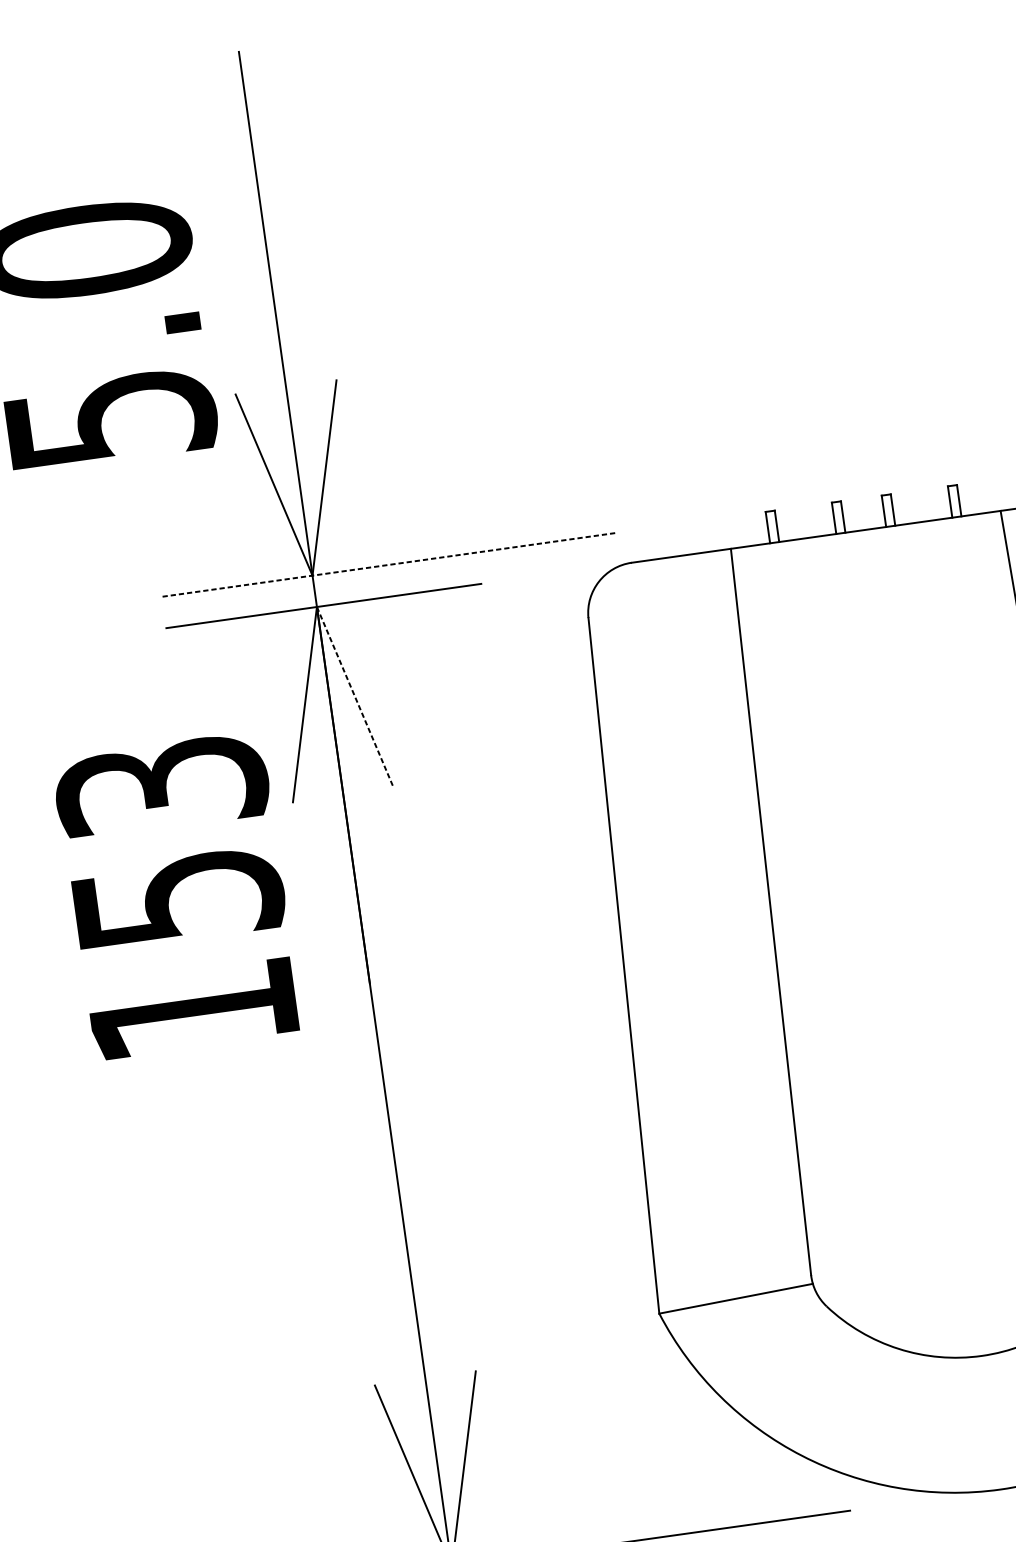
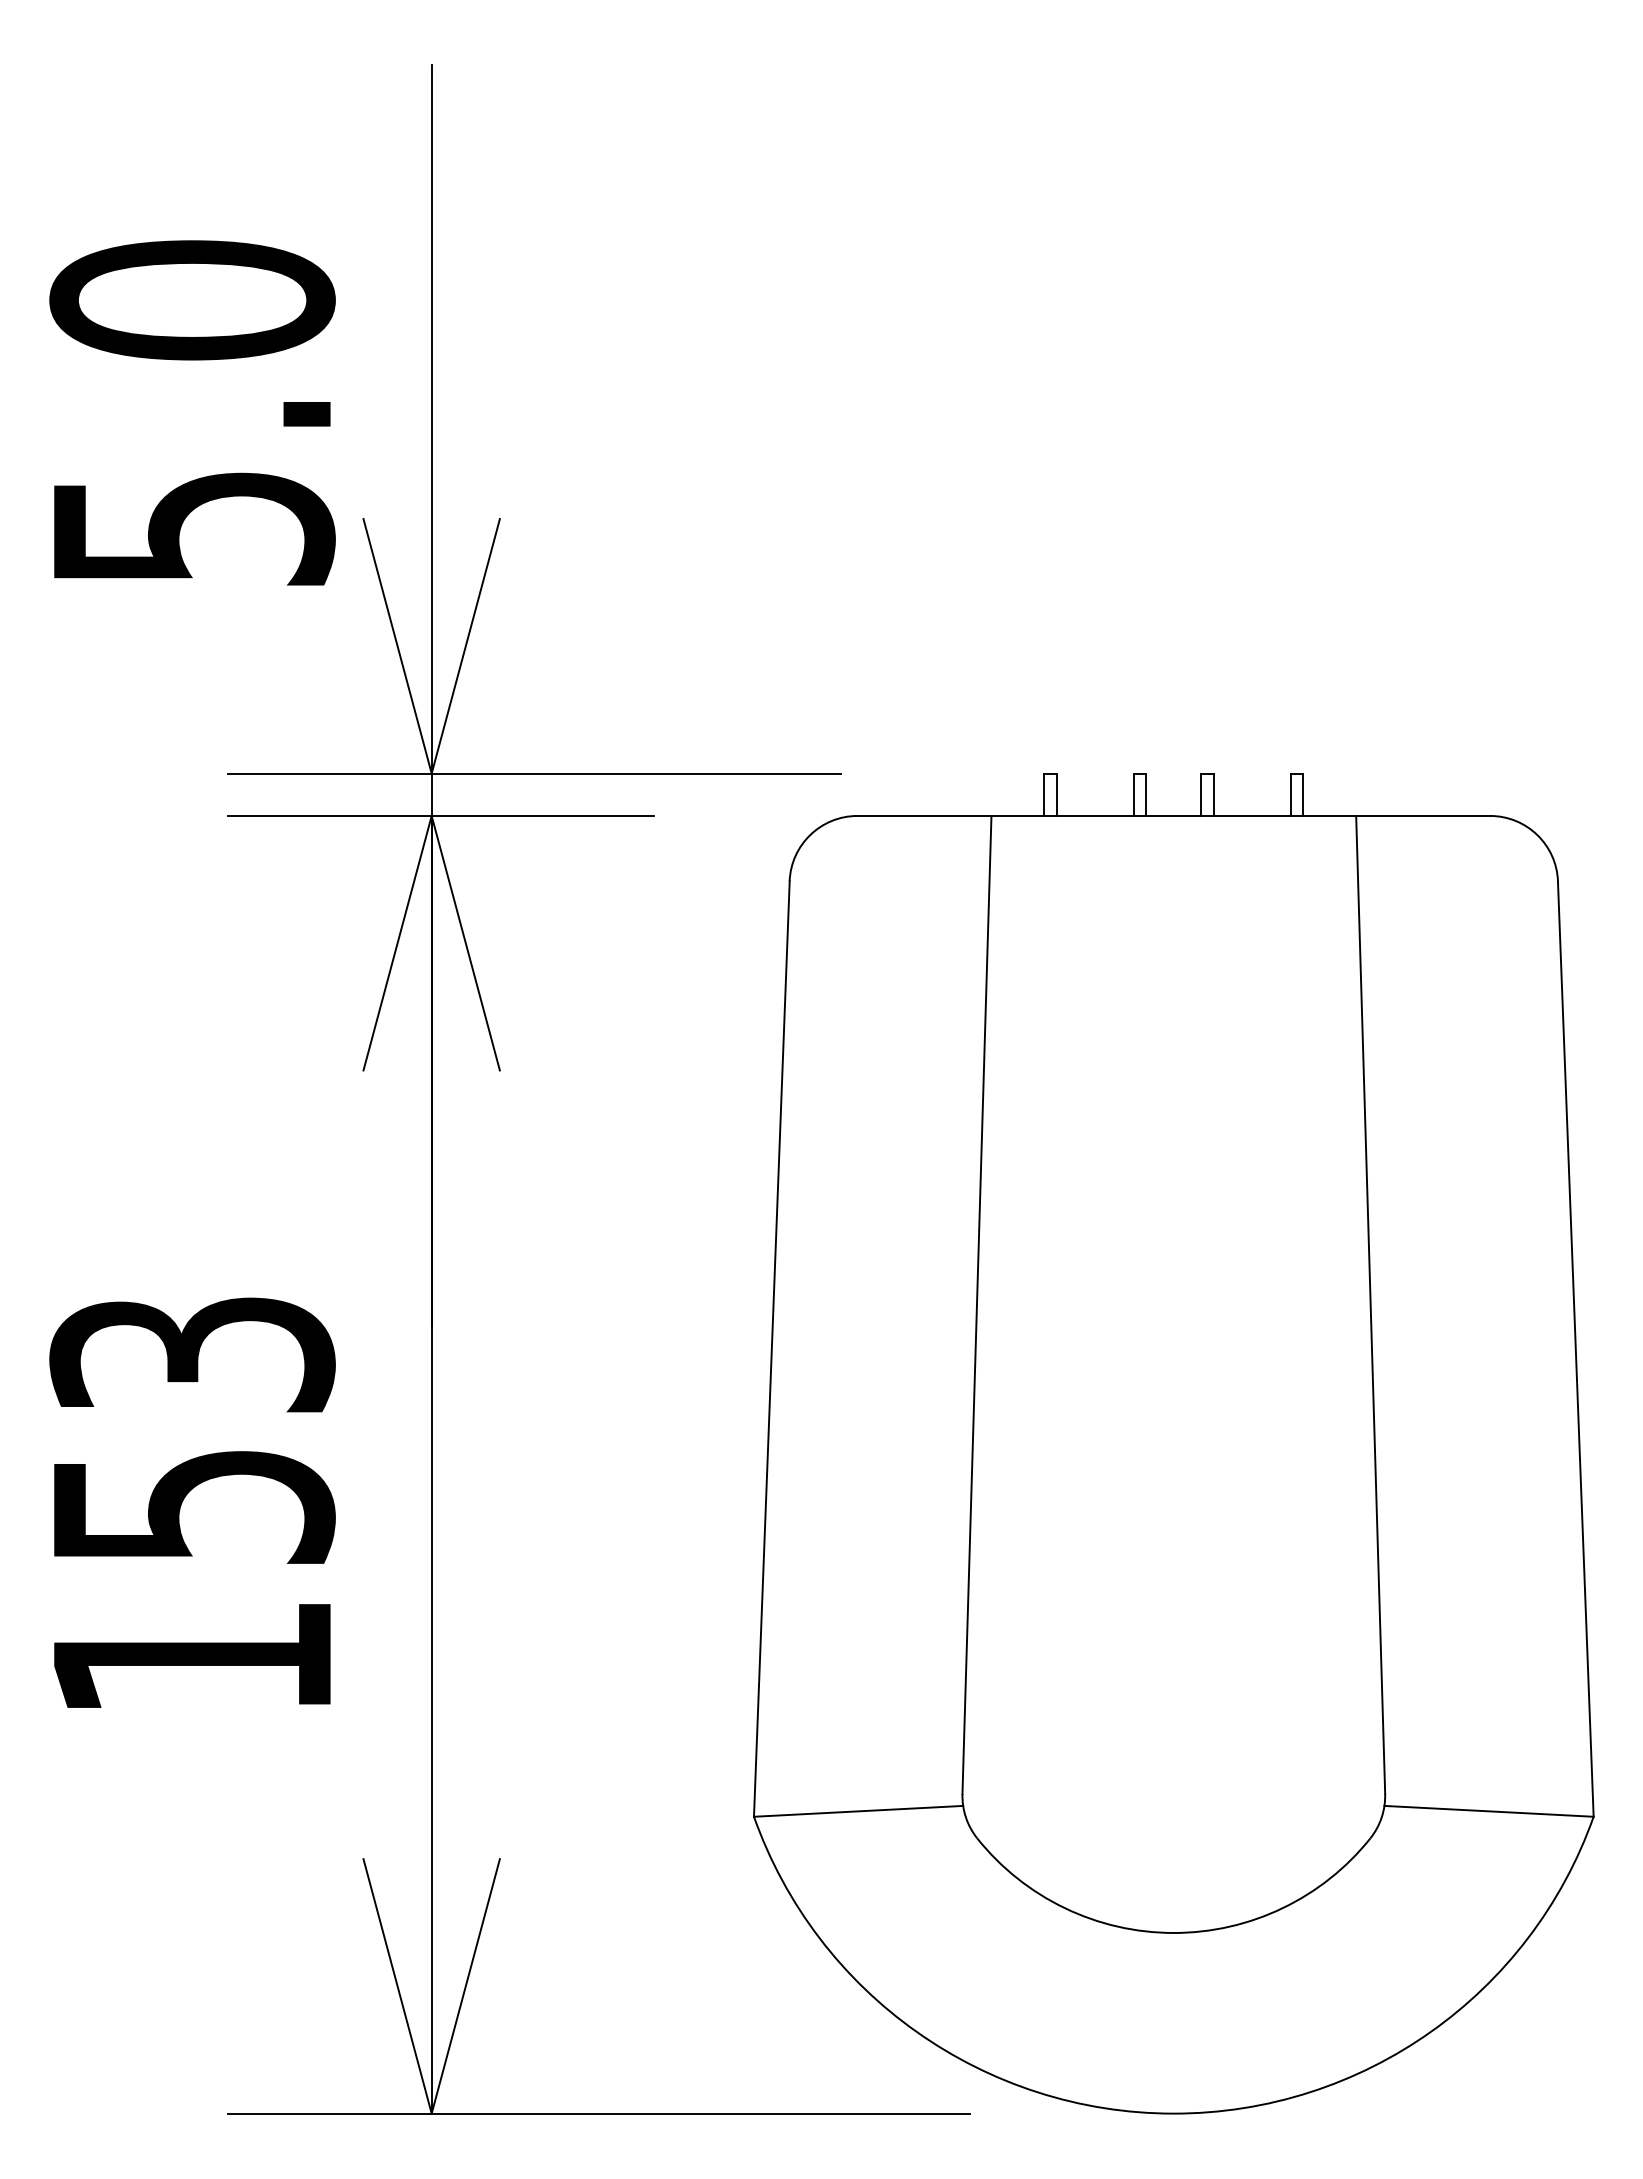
line: (388, 564) -> (534, 773), dashed -> solid
line: (355, 697) -> (465, 943), dashed -> solid
text: (177, 895) -> (192, 1502), moved

